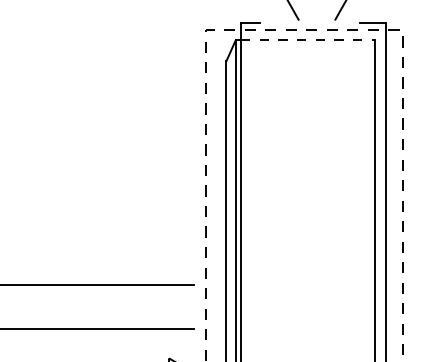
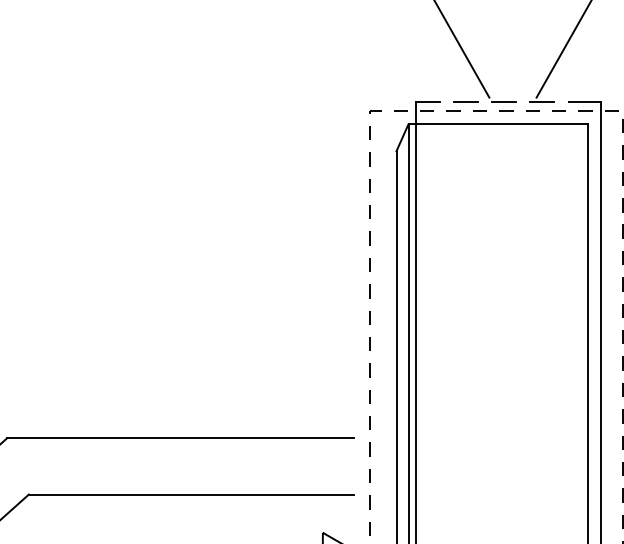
line: (280, 22) -> (465, 101), added
line: (310, 23) -> (504, 102), added
line: (339, 23) -> (542, 102), added
line: (308, 40) -> (502, 124), dashed -> solid

